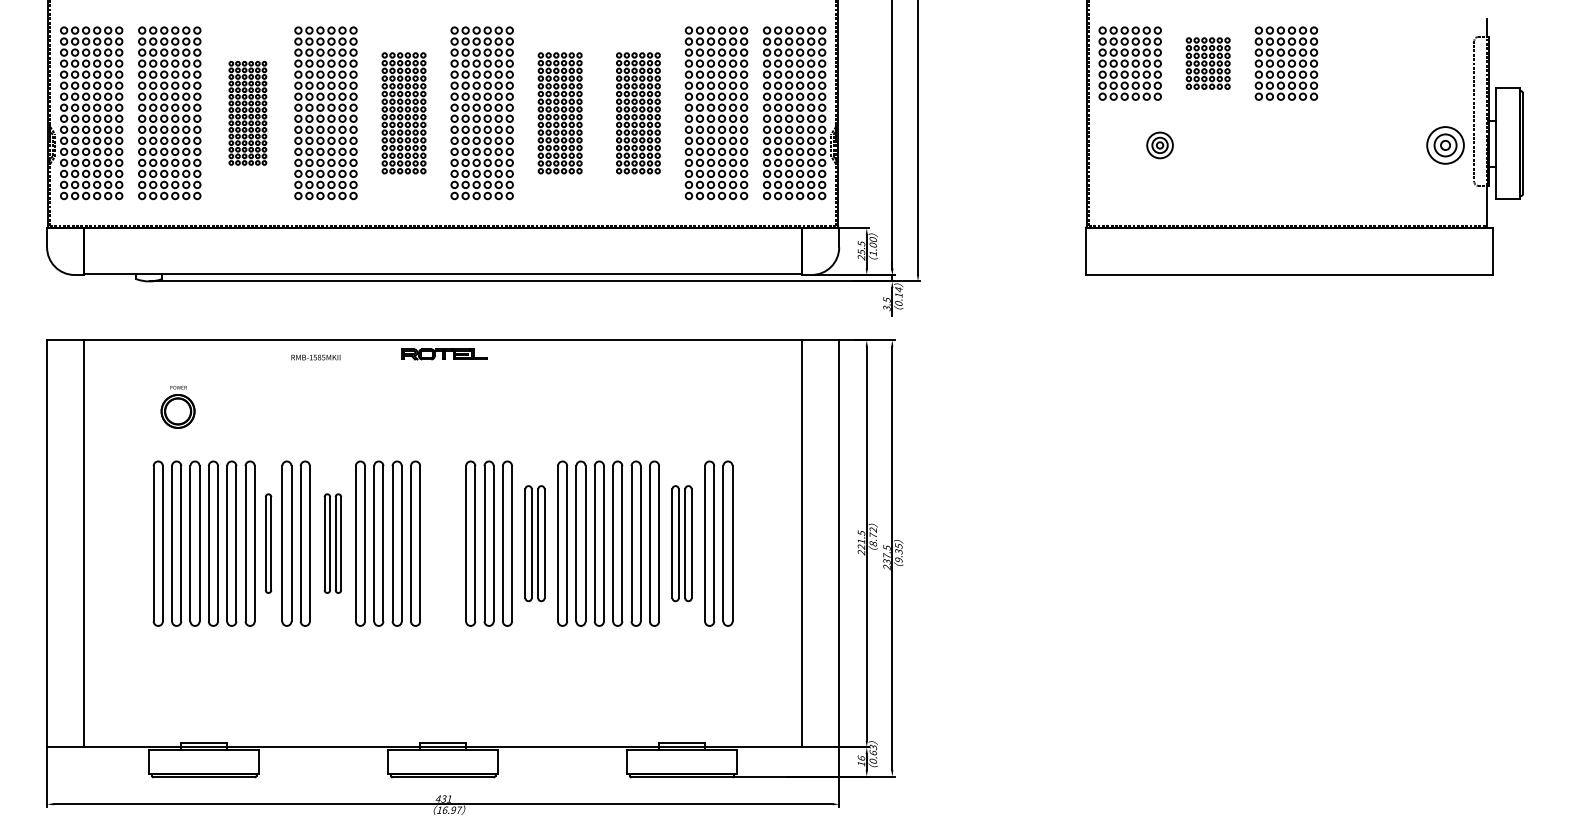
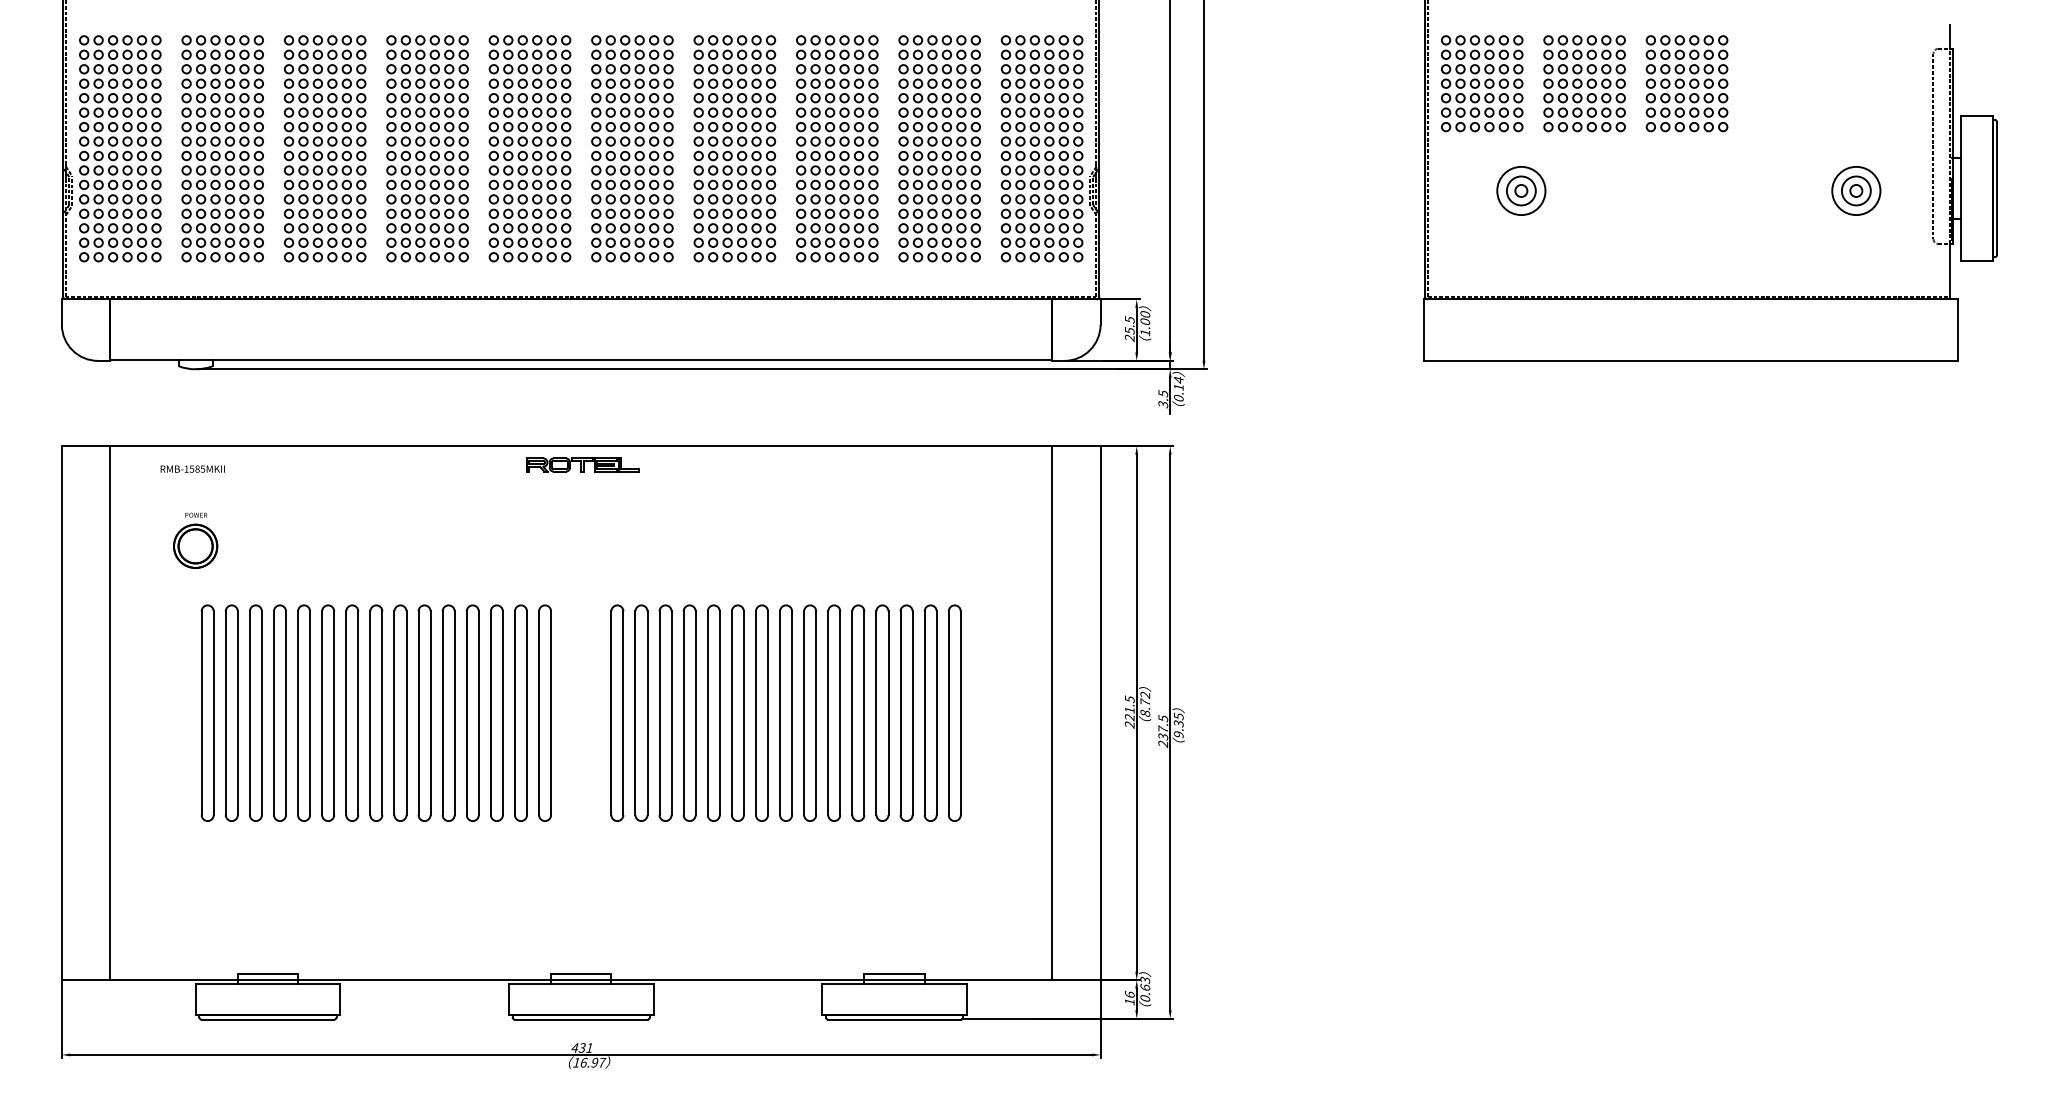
part: (1207, 63) -> (1583, 83), size x1.43
part: (247, 113) -> (324, 149), size x1.67
part: (403, 113) -> (529, 149), size x1.43
part: (559, 113) -> (733, 149), size x1.43
part: (638, 113) -> (837, 149), size x1.43
part: (1159, 145) -> (1520, 191), size x1.43
part: (1445, 145) -> (1856, 191), moved
text: (315, 357) -> (192, 469), moved
part: (177, 407) -> (194, 541), moved
part: (268, 543) -> (352, 712), size x1.67
part: (332, 543) -> (436, 712), size x1.67
part: (534, 543) -> (701, 712), size x1.43
part: (681, 543) -> (893, 712), size x1.43

